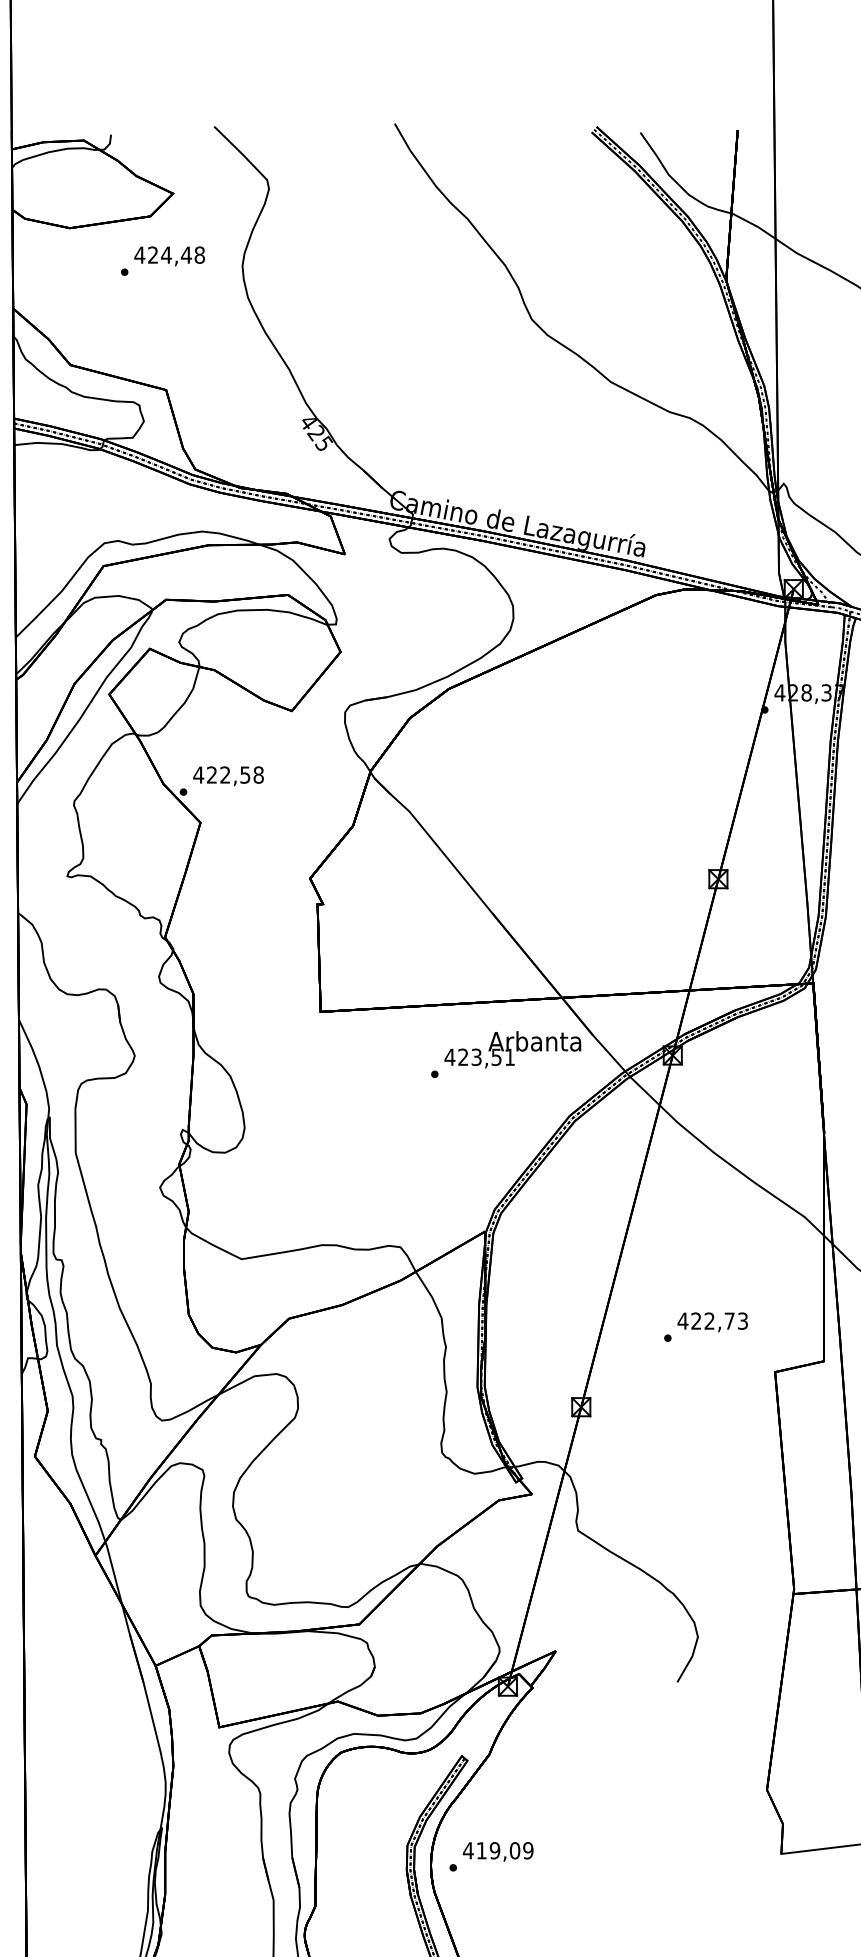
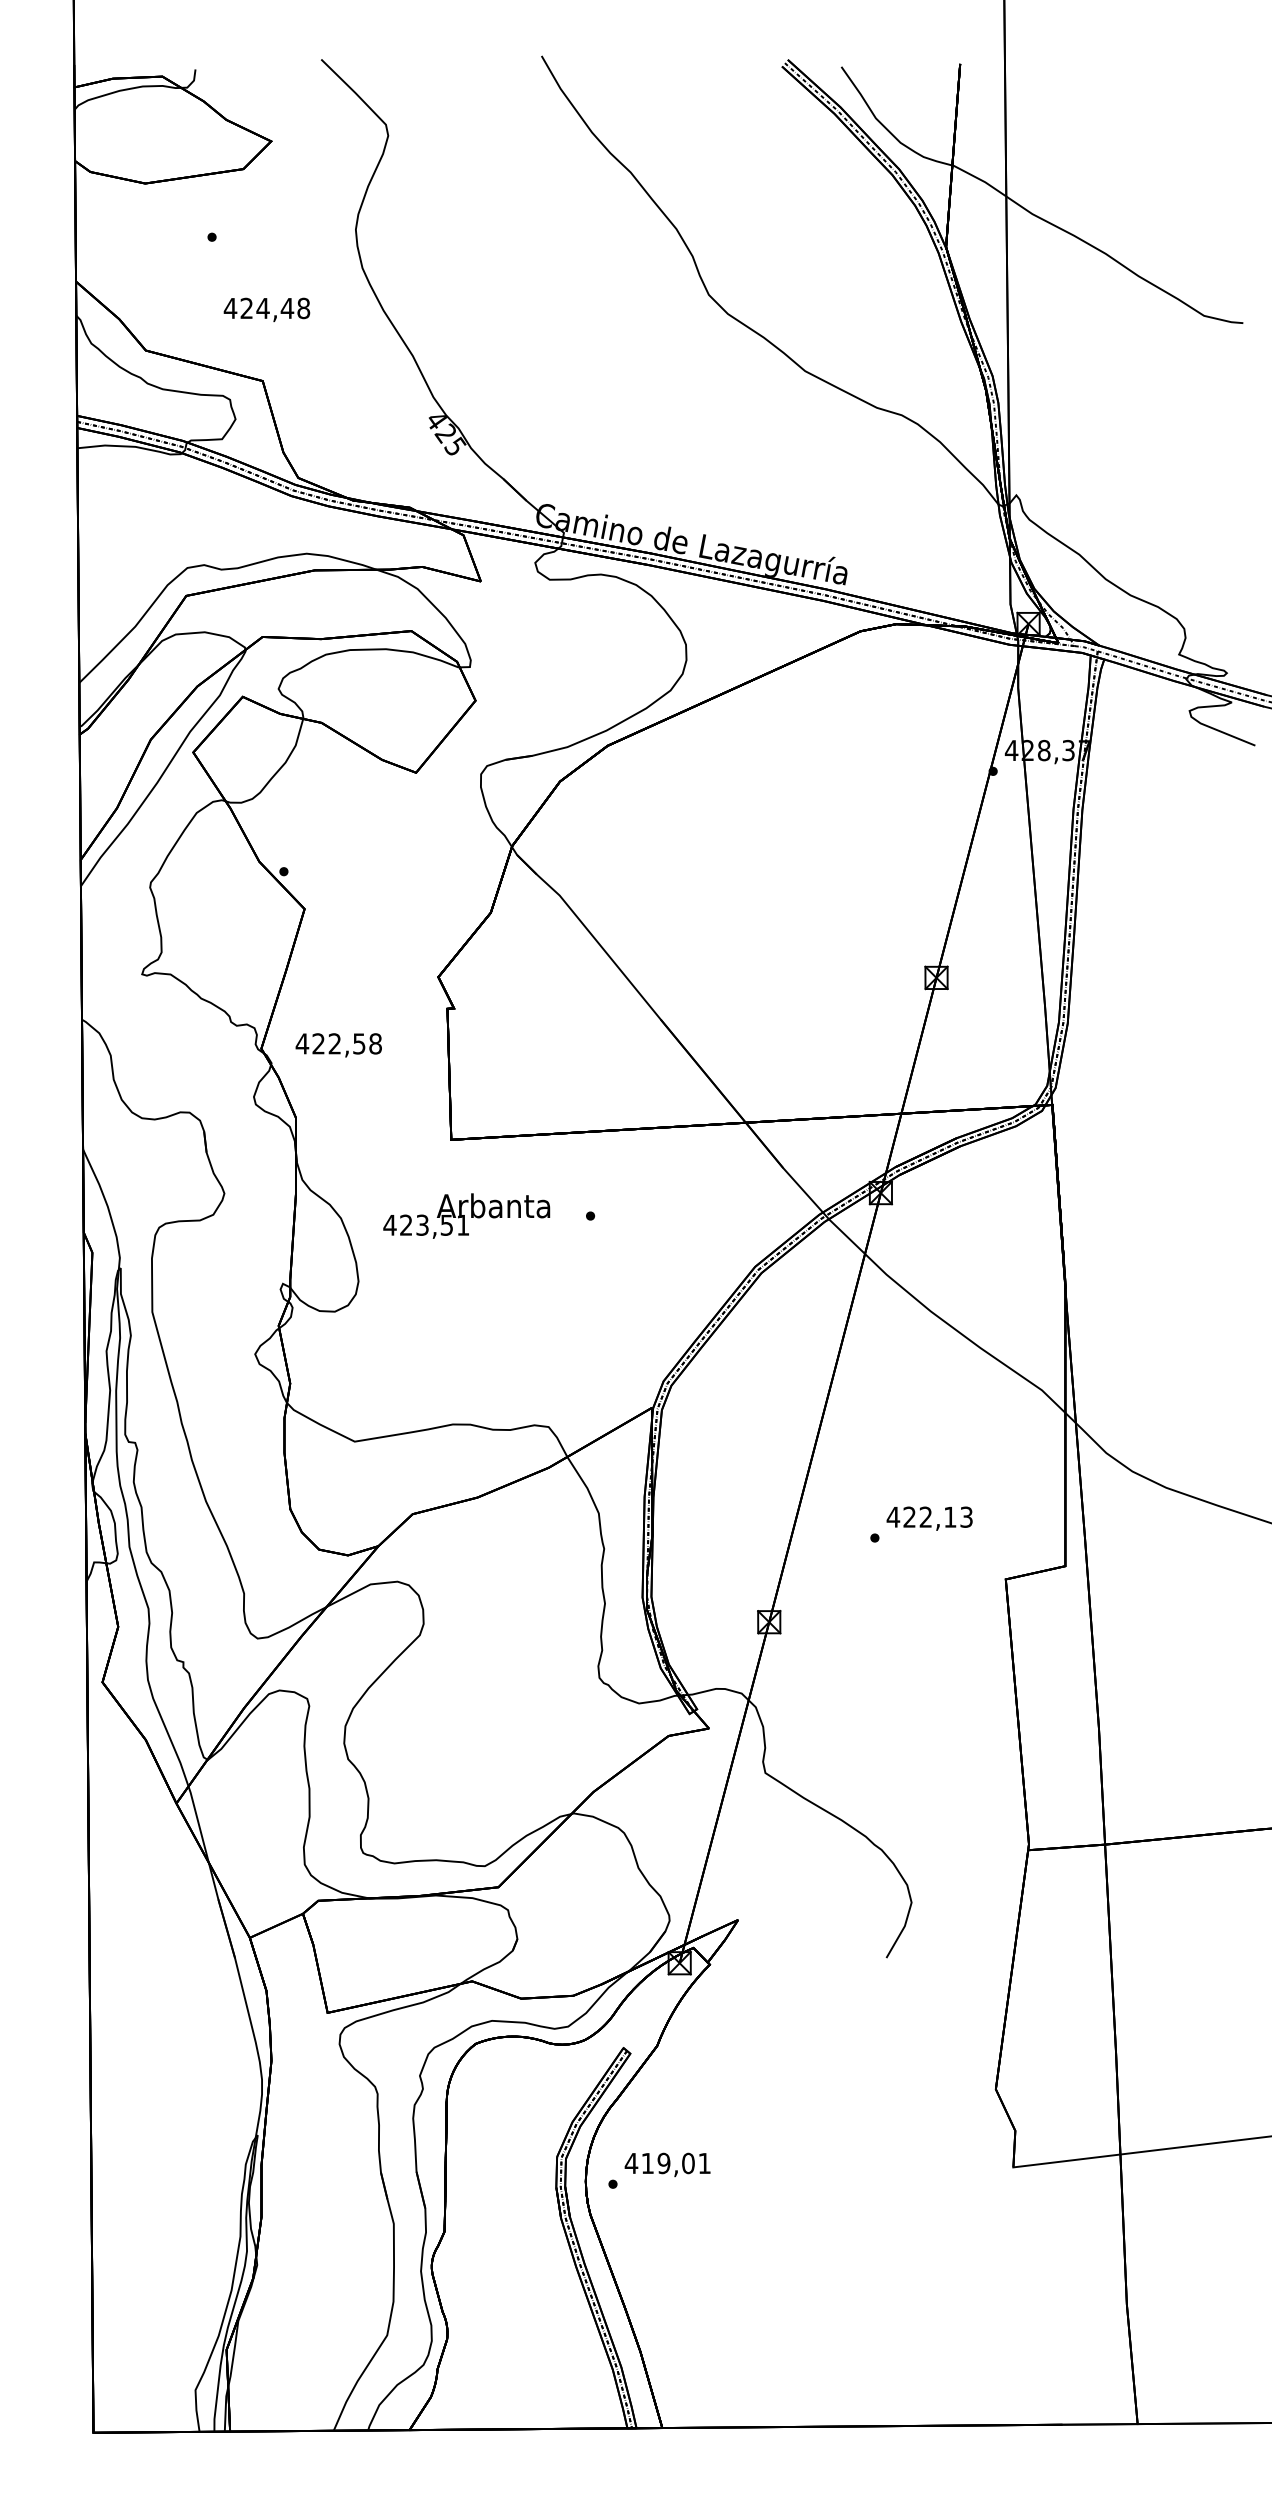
text: (169, 256) -> (266, 309), moved
text: (228, 776) -> (338, 1045), moved
text: (512, 1049) -> (466, 1215), moved
text: (729, 1320) -> (950, 1516), 422,73 -> 422,13
text: (528, 1850) -> (704, 2163), 419,09 -> 419,01

